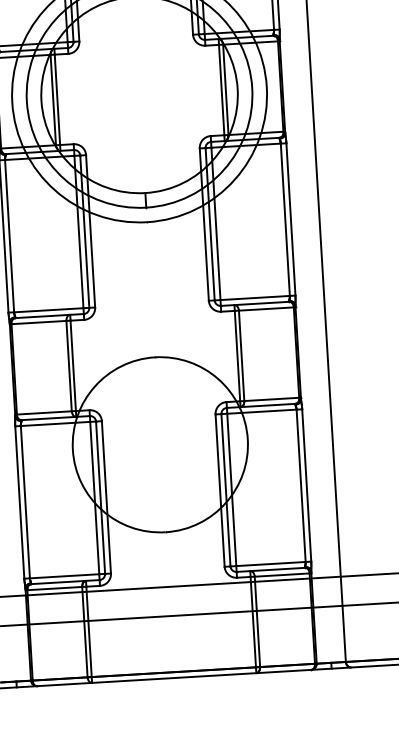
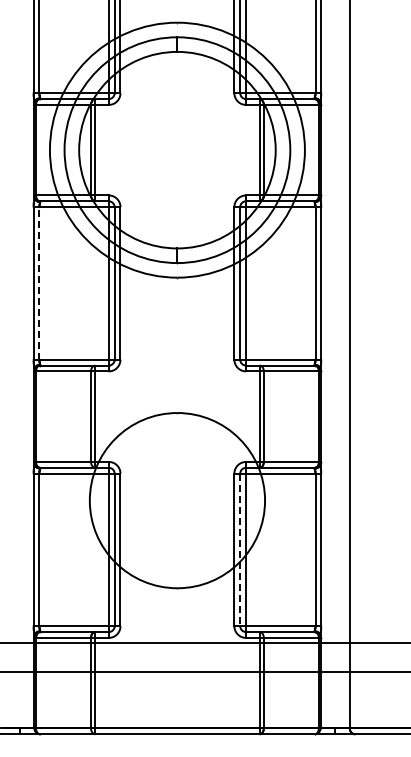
line: (9, 235) -> (39, 282), solid -> dashed
line: (226, 490) -> (240, 550), solid -> dashed

